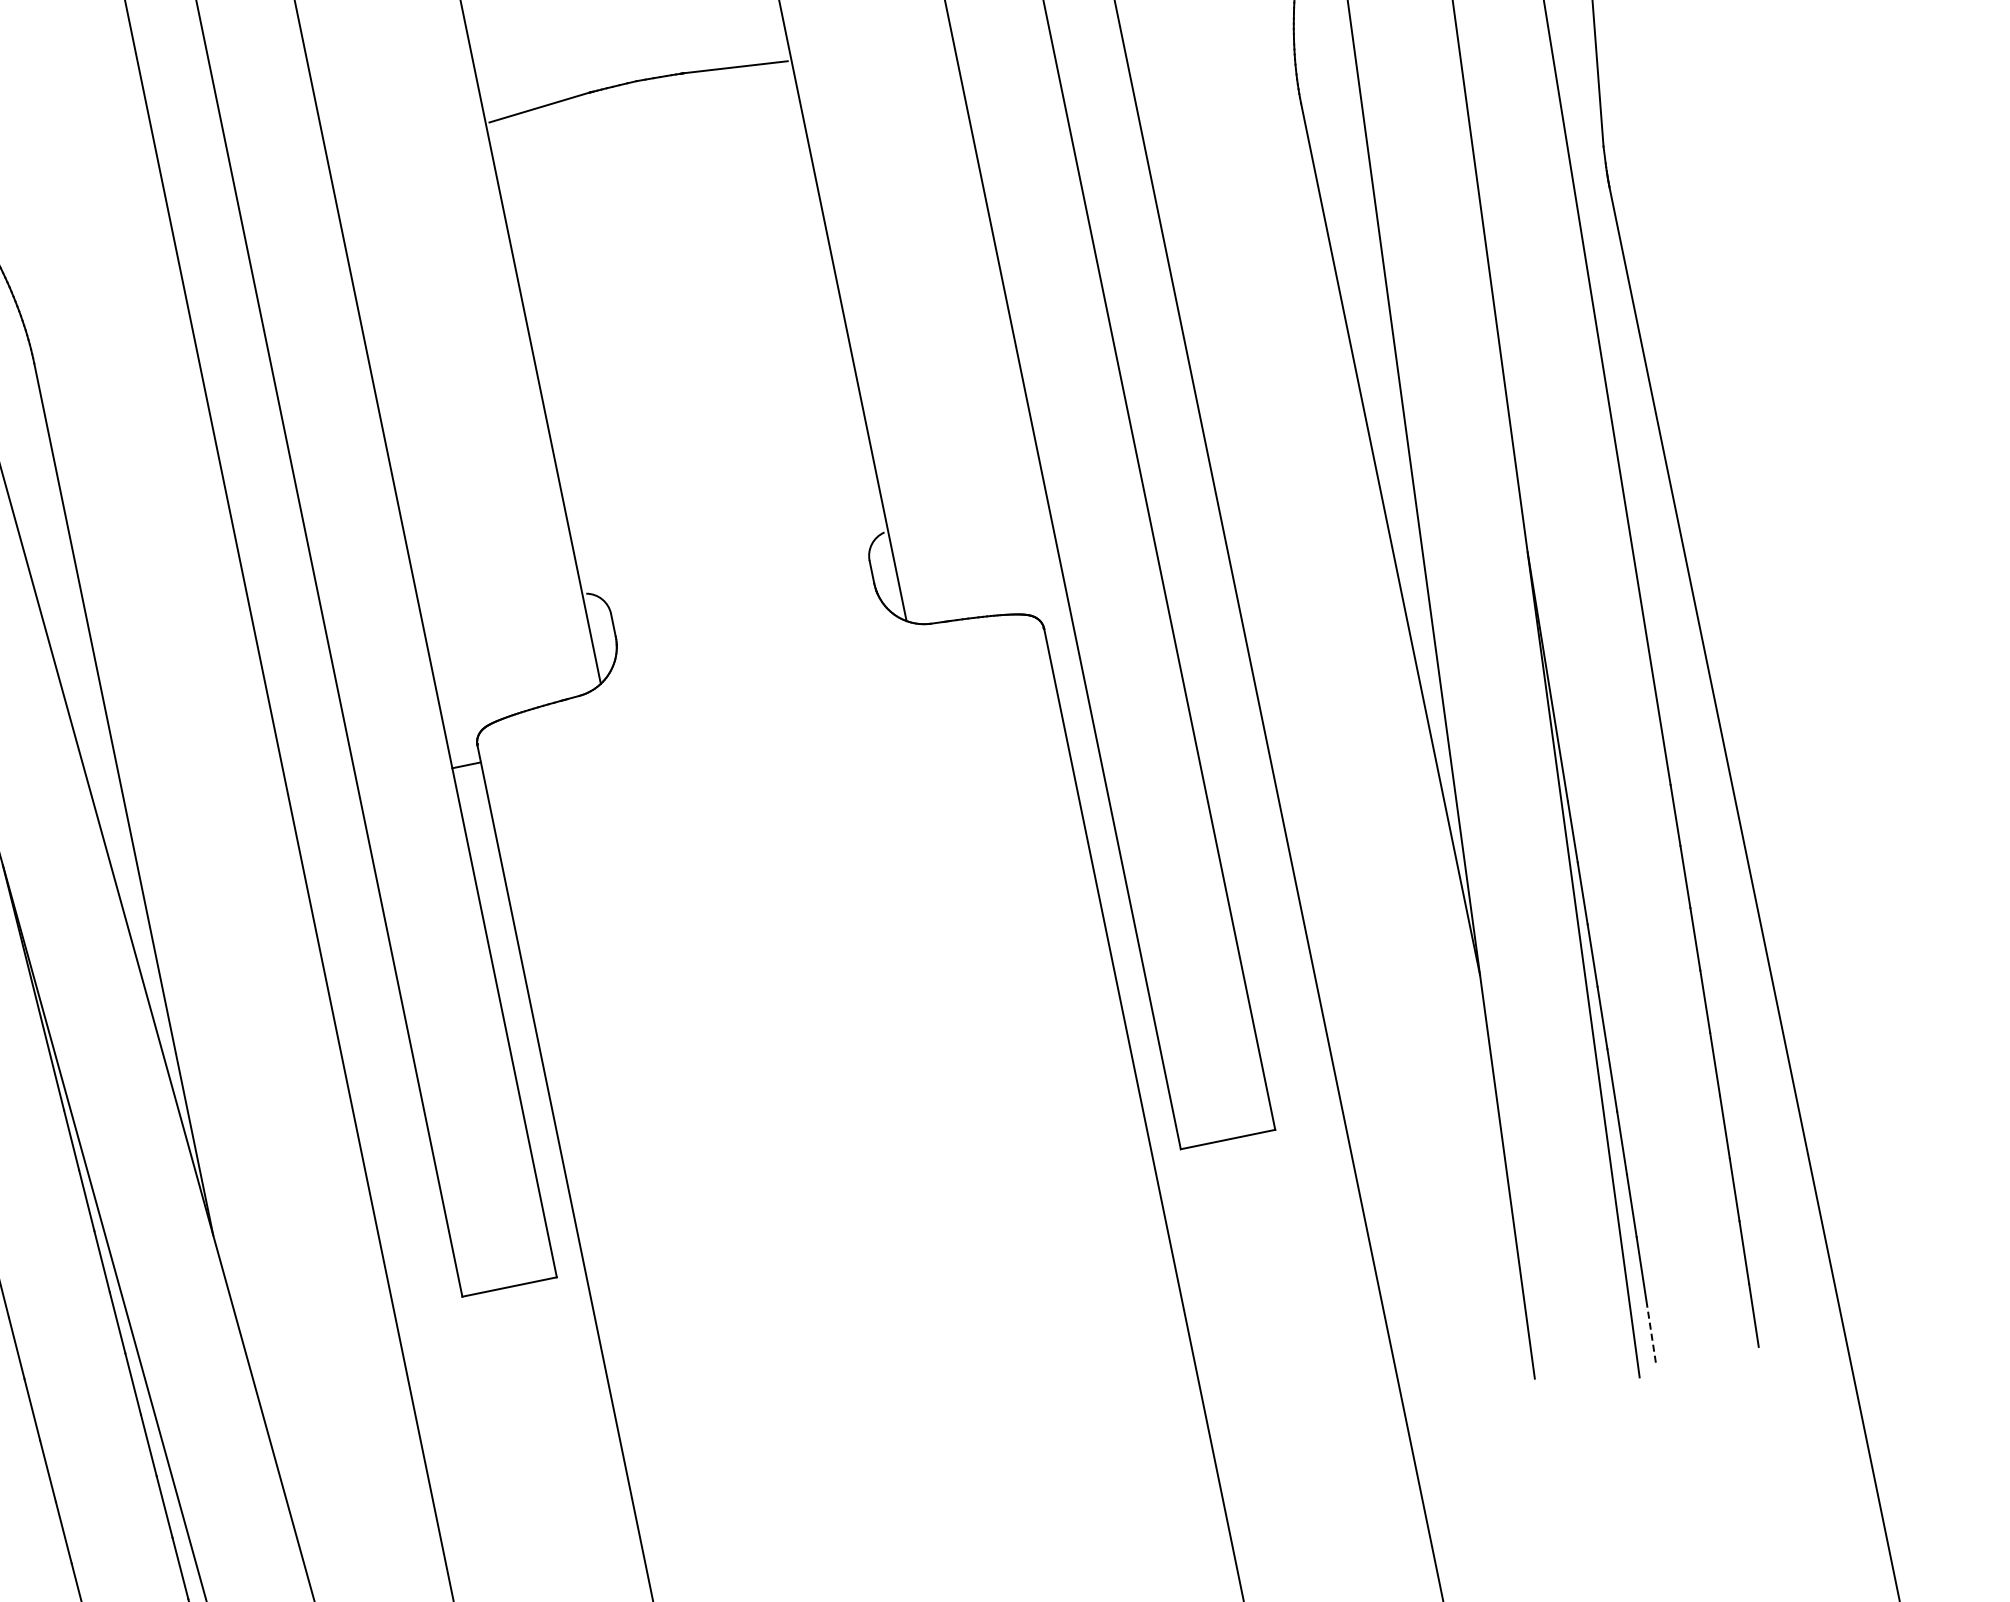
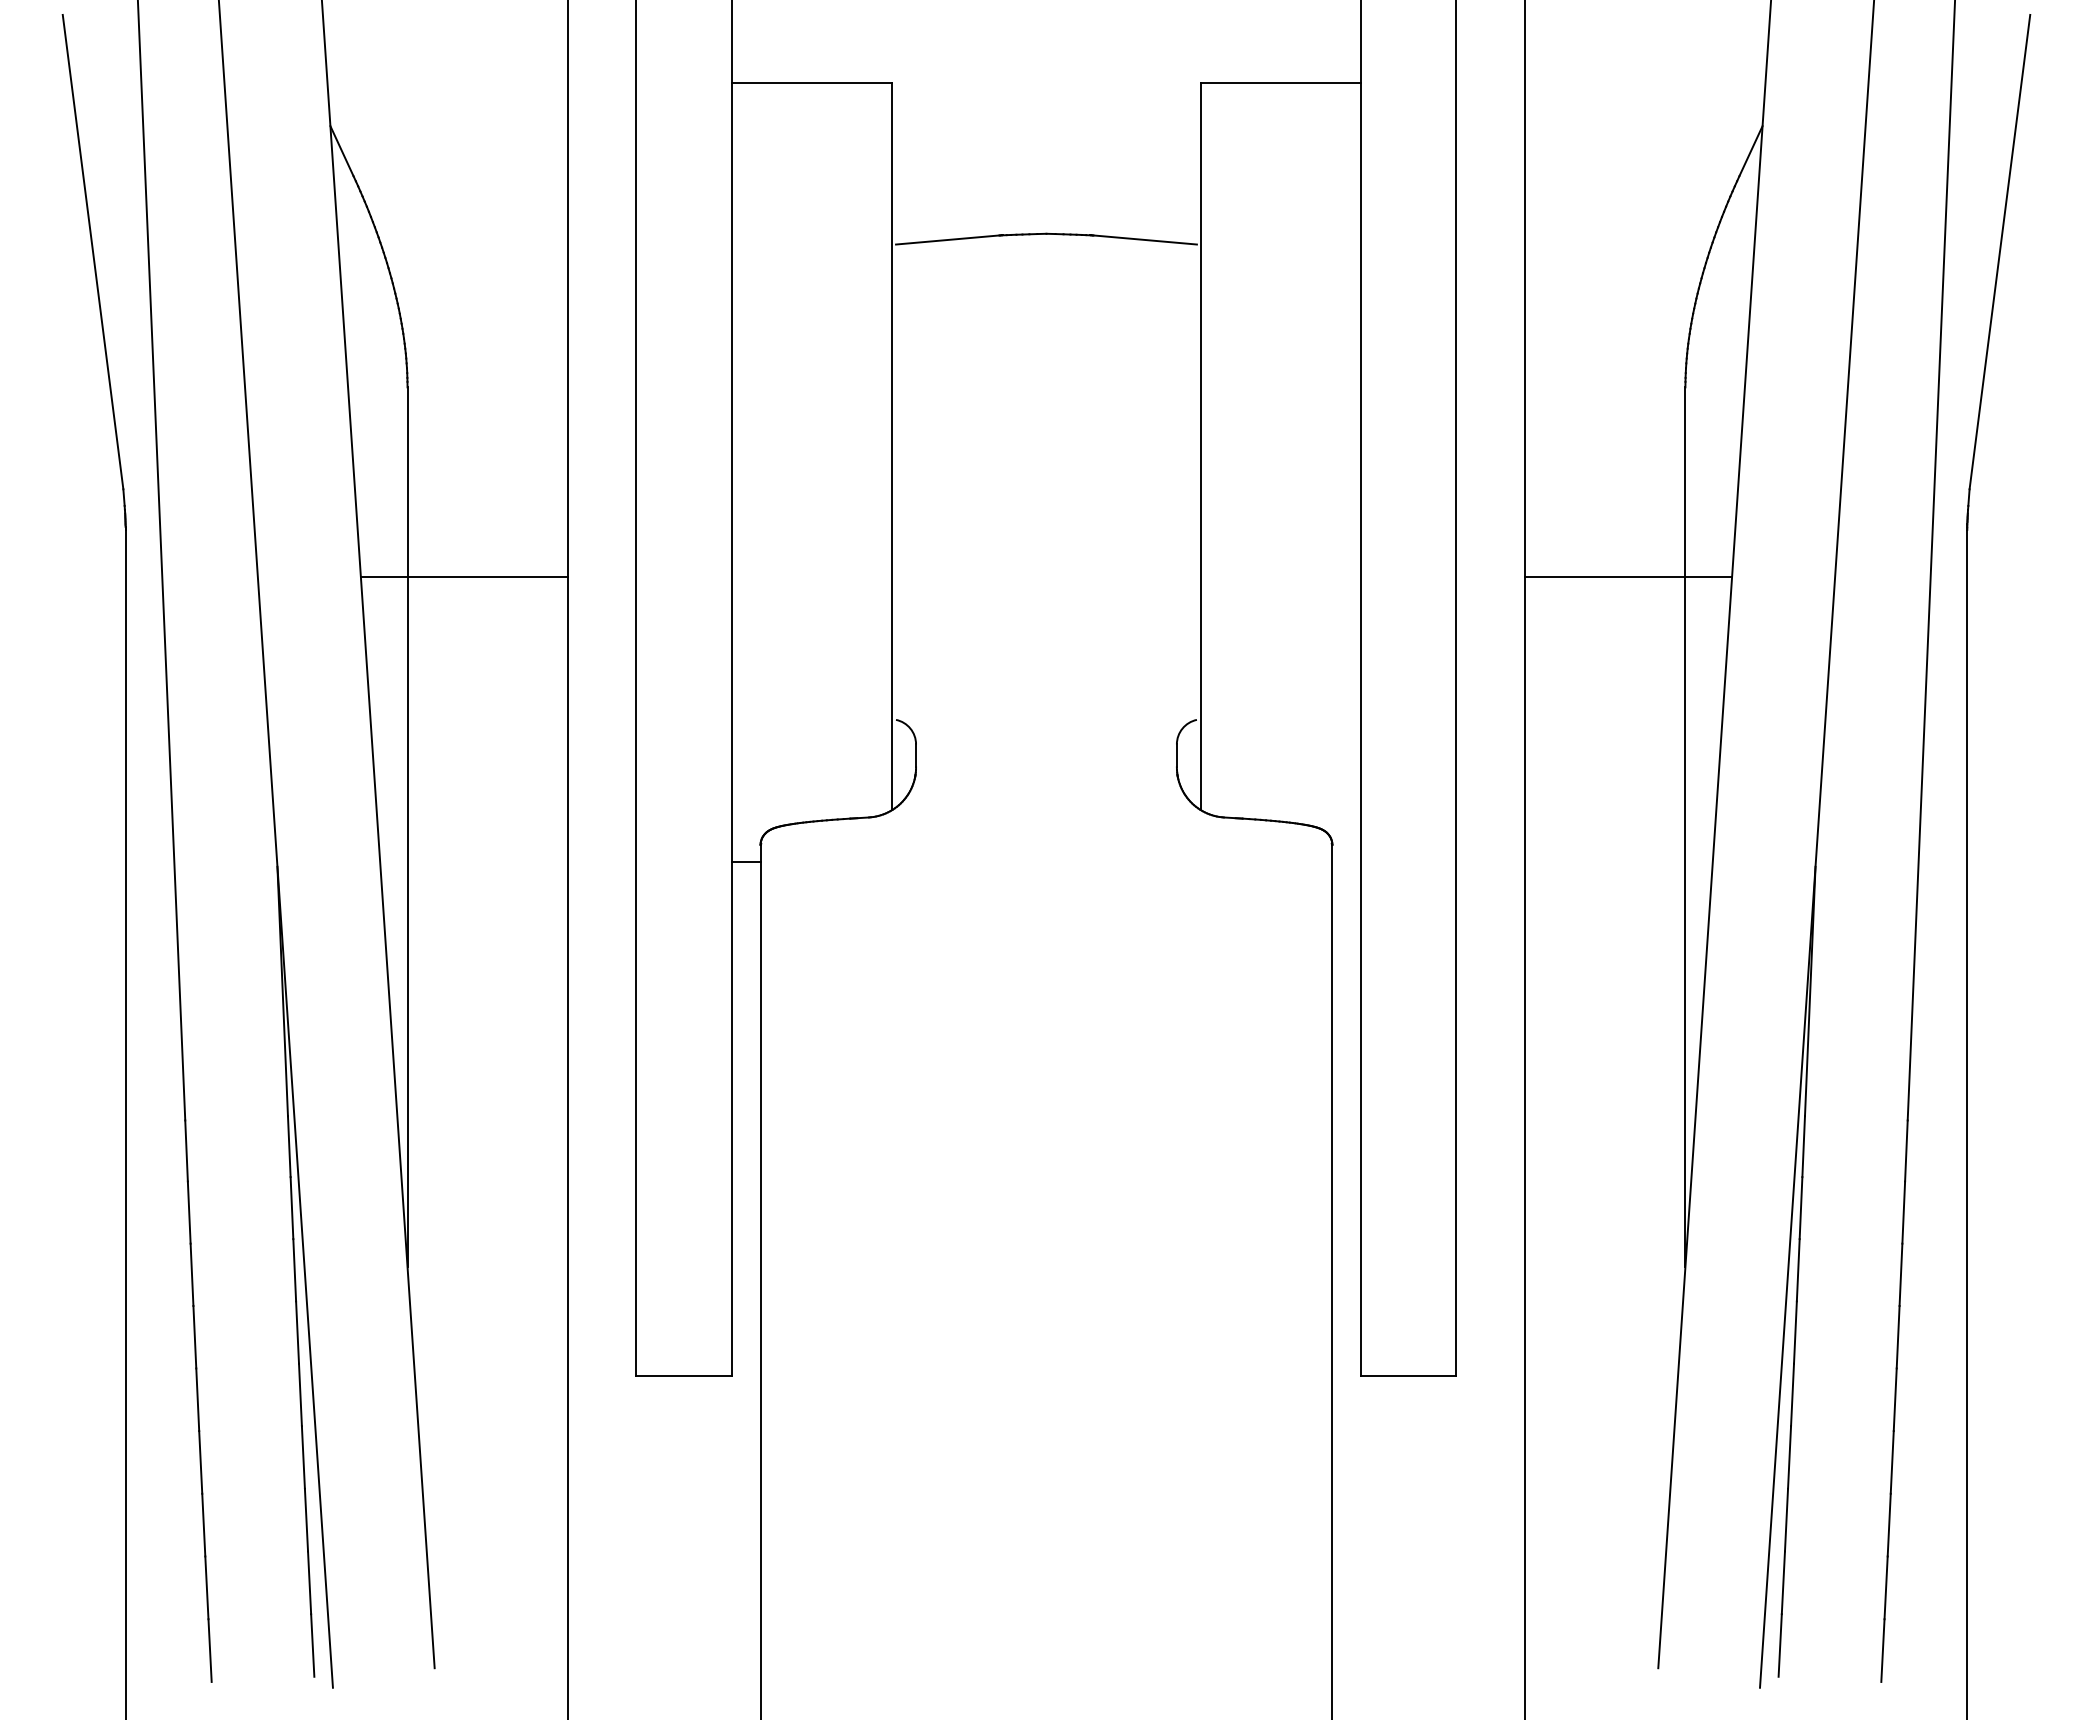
line: (1283, 302) -> (1628, 576), added
line: (128, 539) -> (463, 576), added
line: (1651, 1330) -> (1780, 1644), dashed -> solid

